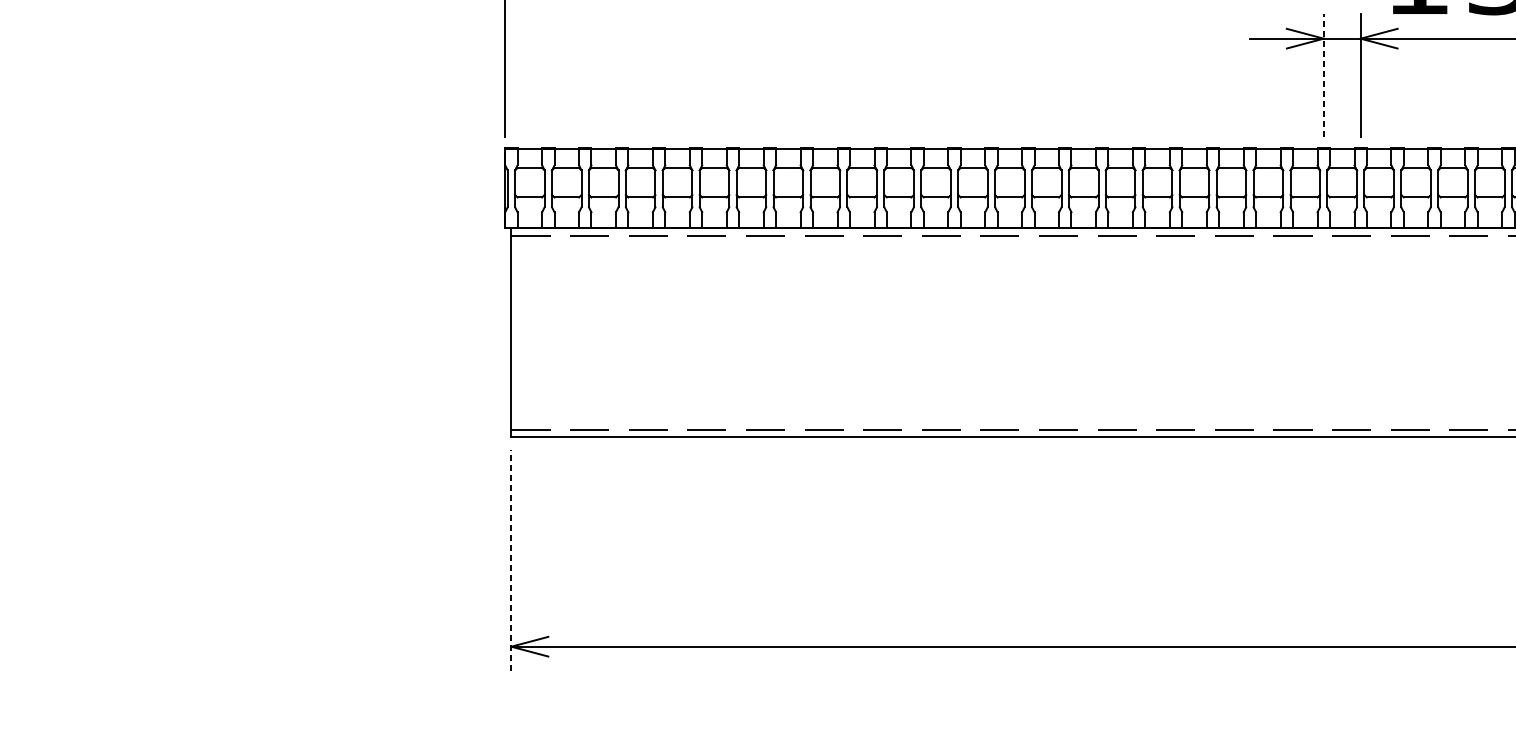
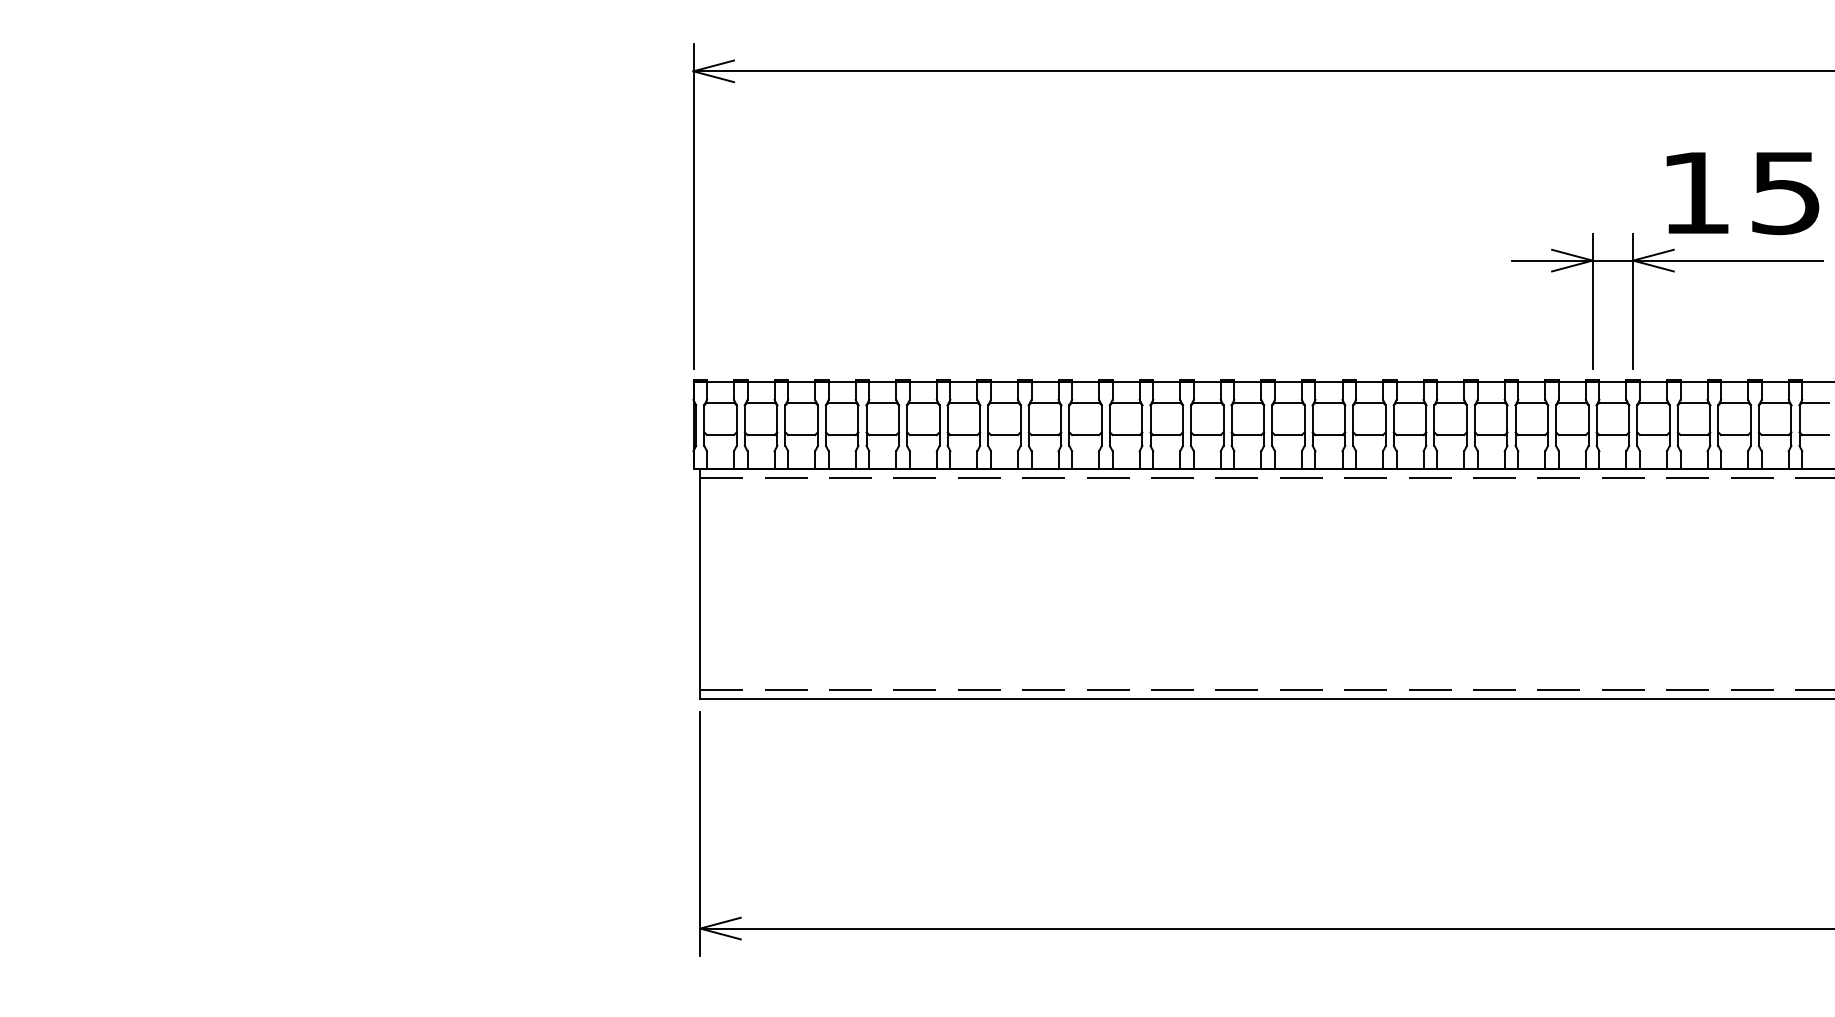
line: (1323, 75) -> (1592, 301), dashed -> solid
line: (511, 560) -> (700, 833), dashed -> solid

